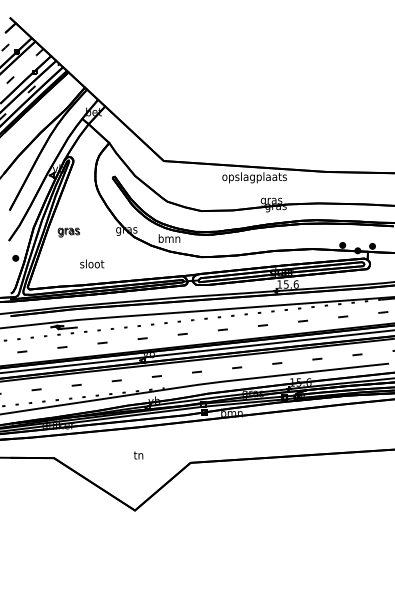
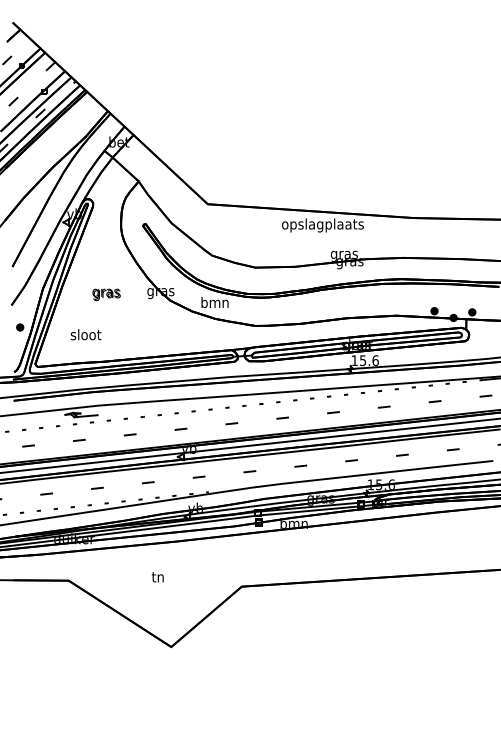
text: (68, 232) -> (106, 294), moved
text: (91, 263) -> (85, 334), moved
text: (138, 455) -> (157, 577), moved

